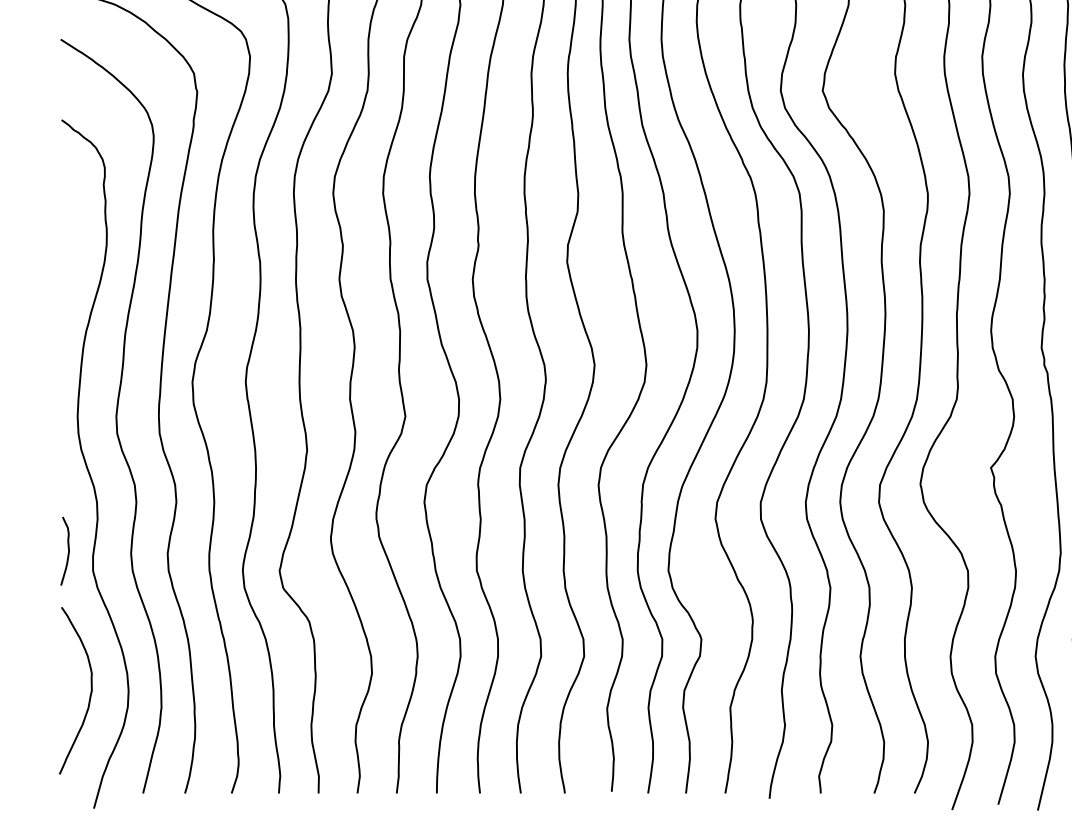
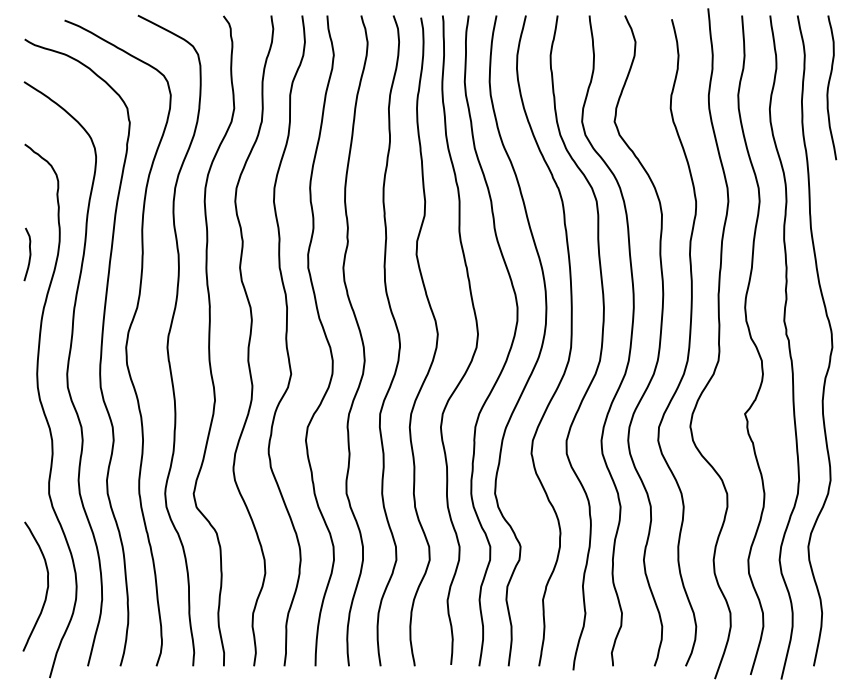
curve: (67, 551) -> (29, 254), moved

